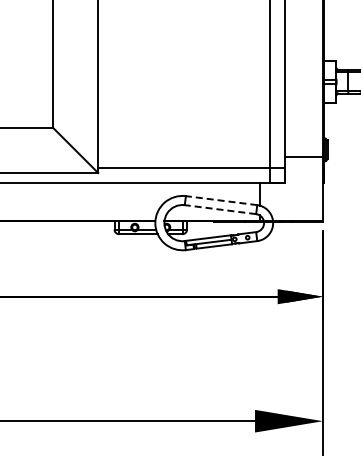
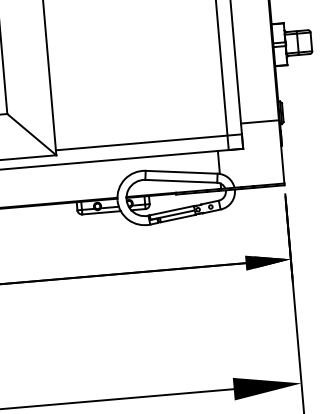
line: (221, 200) -> (181, 172), dashed -> solid
line: (220, 209) -> (181, 181), dashed -> solid

